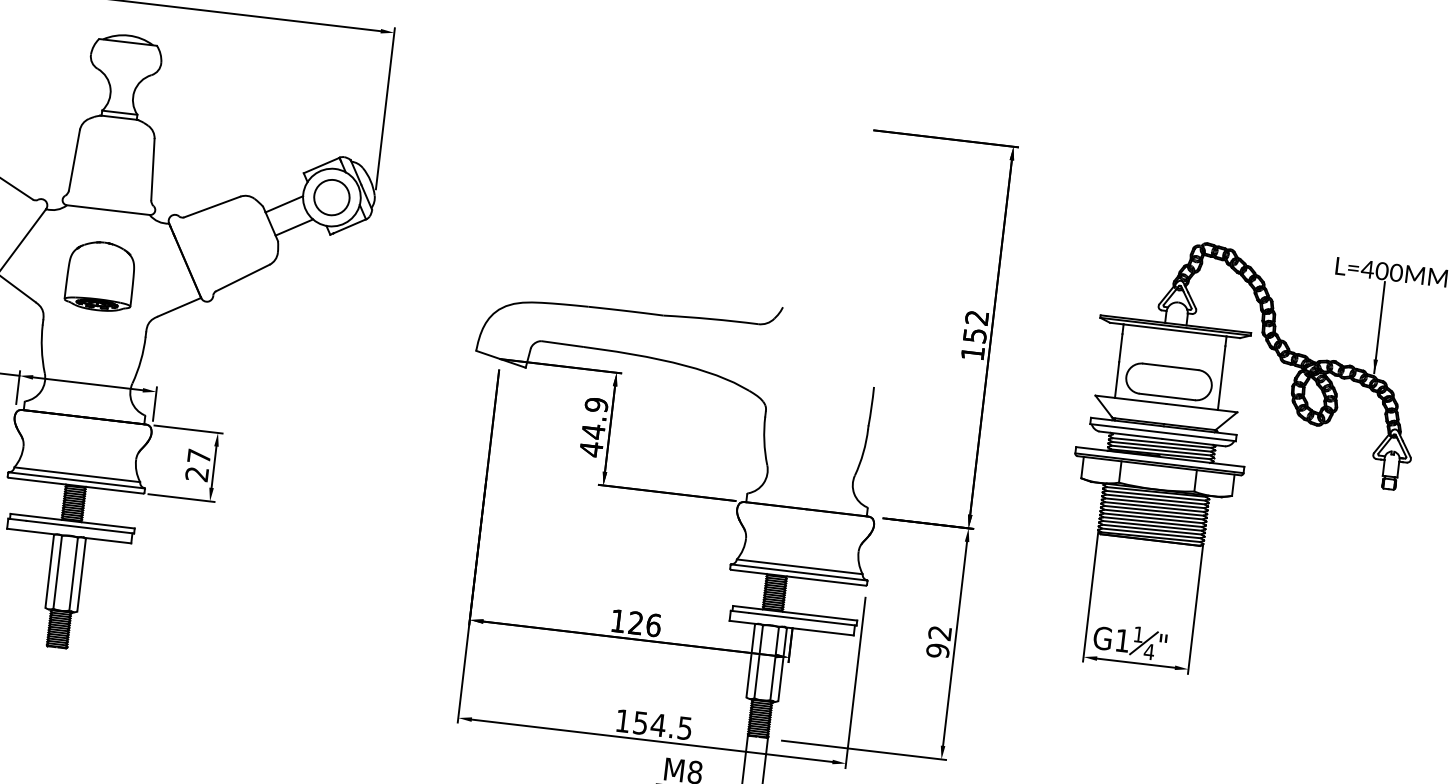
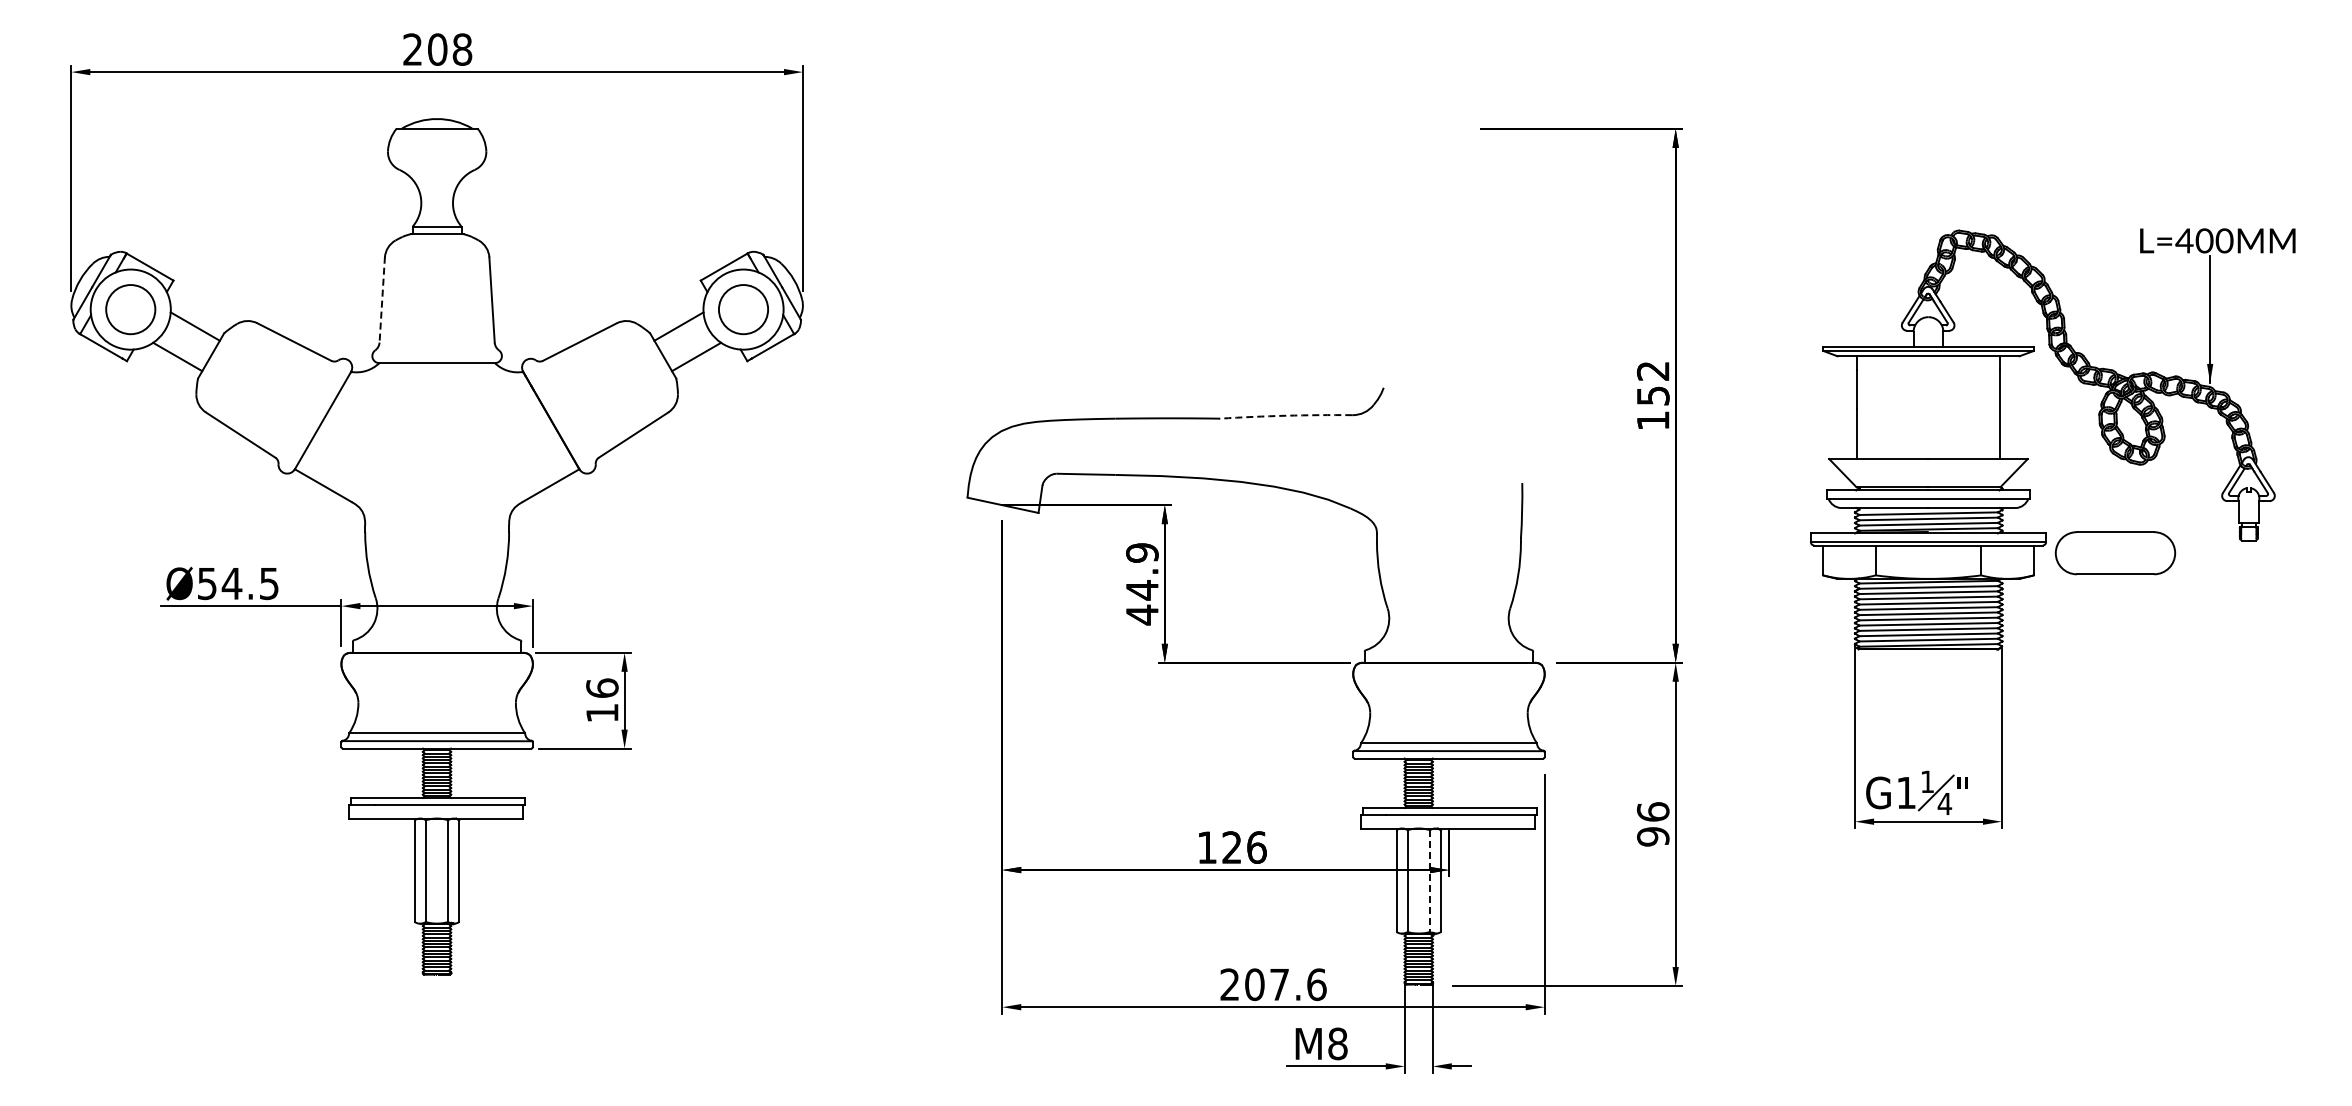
line: (74, 160) -> (382, 299), solid -> dashed
part: (100, 276) -> (437, 455), removed
arc: (711, 318) -> (1286, 415), solid -> dashed
part: (1169, 382) -> (2115, 553), moved
text: (198, 465) -> (602, 700), 27 -> 16
text: (940, 632) -> (1653, 811), 92 -> 96
line: (774, 664) -> (1429, 881), solid -> dashed
text: (654, 724) -> (1273, 984), 154.5 -> 207.6

